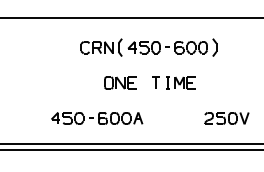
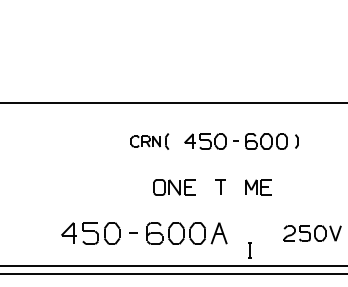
part: (101, 47) -> (149, 141), size x0.7
part: (214, 47) -> (296, 141), size x0.6
line: (167, 82) -> (249, 250), moved
part: (96, 118) -> (143, 233), size x1.4

